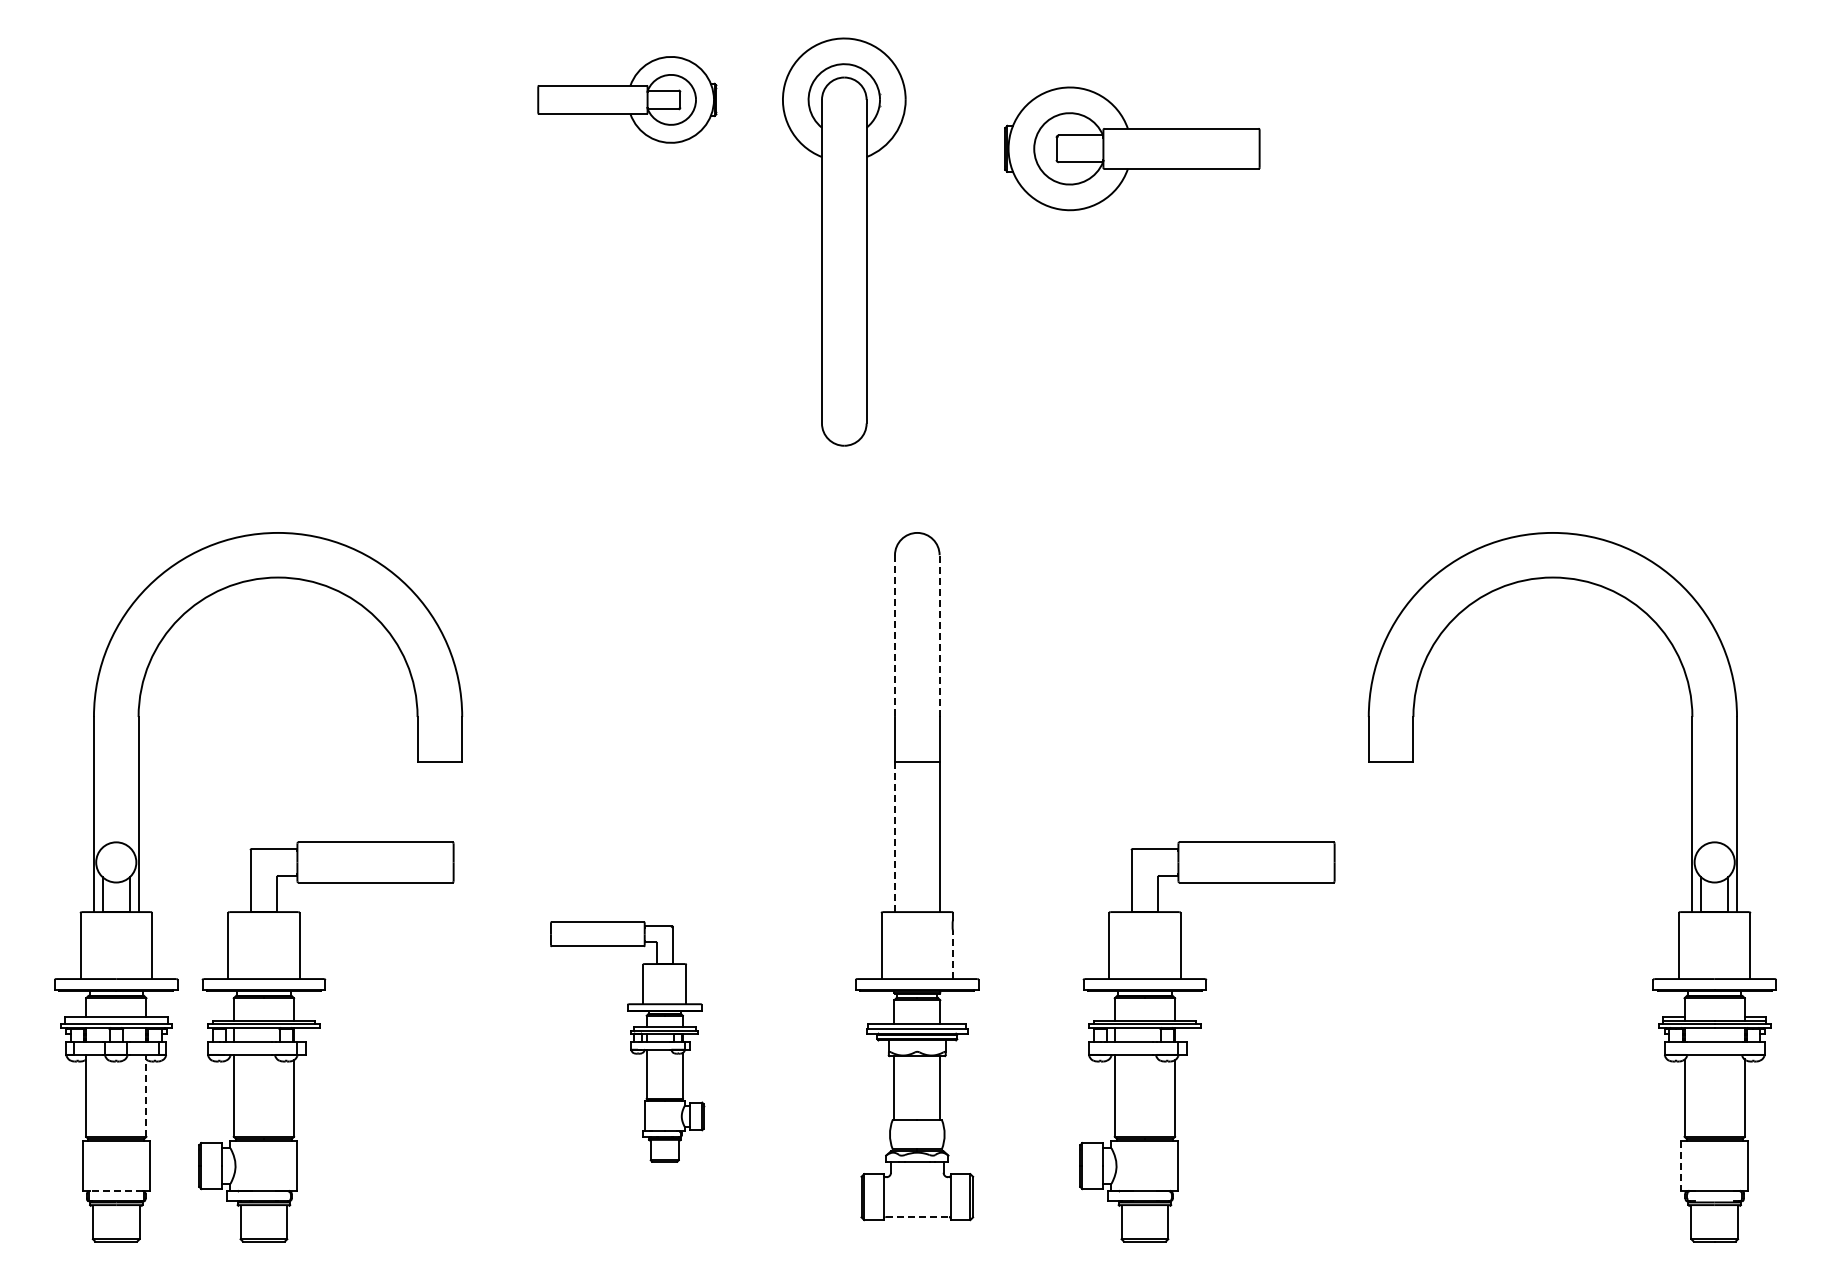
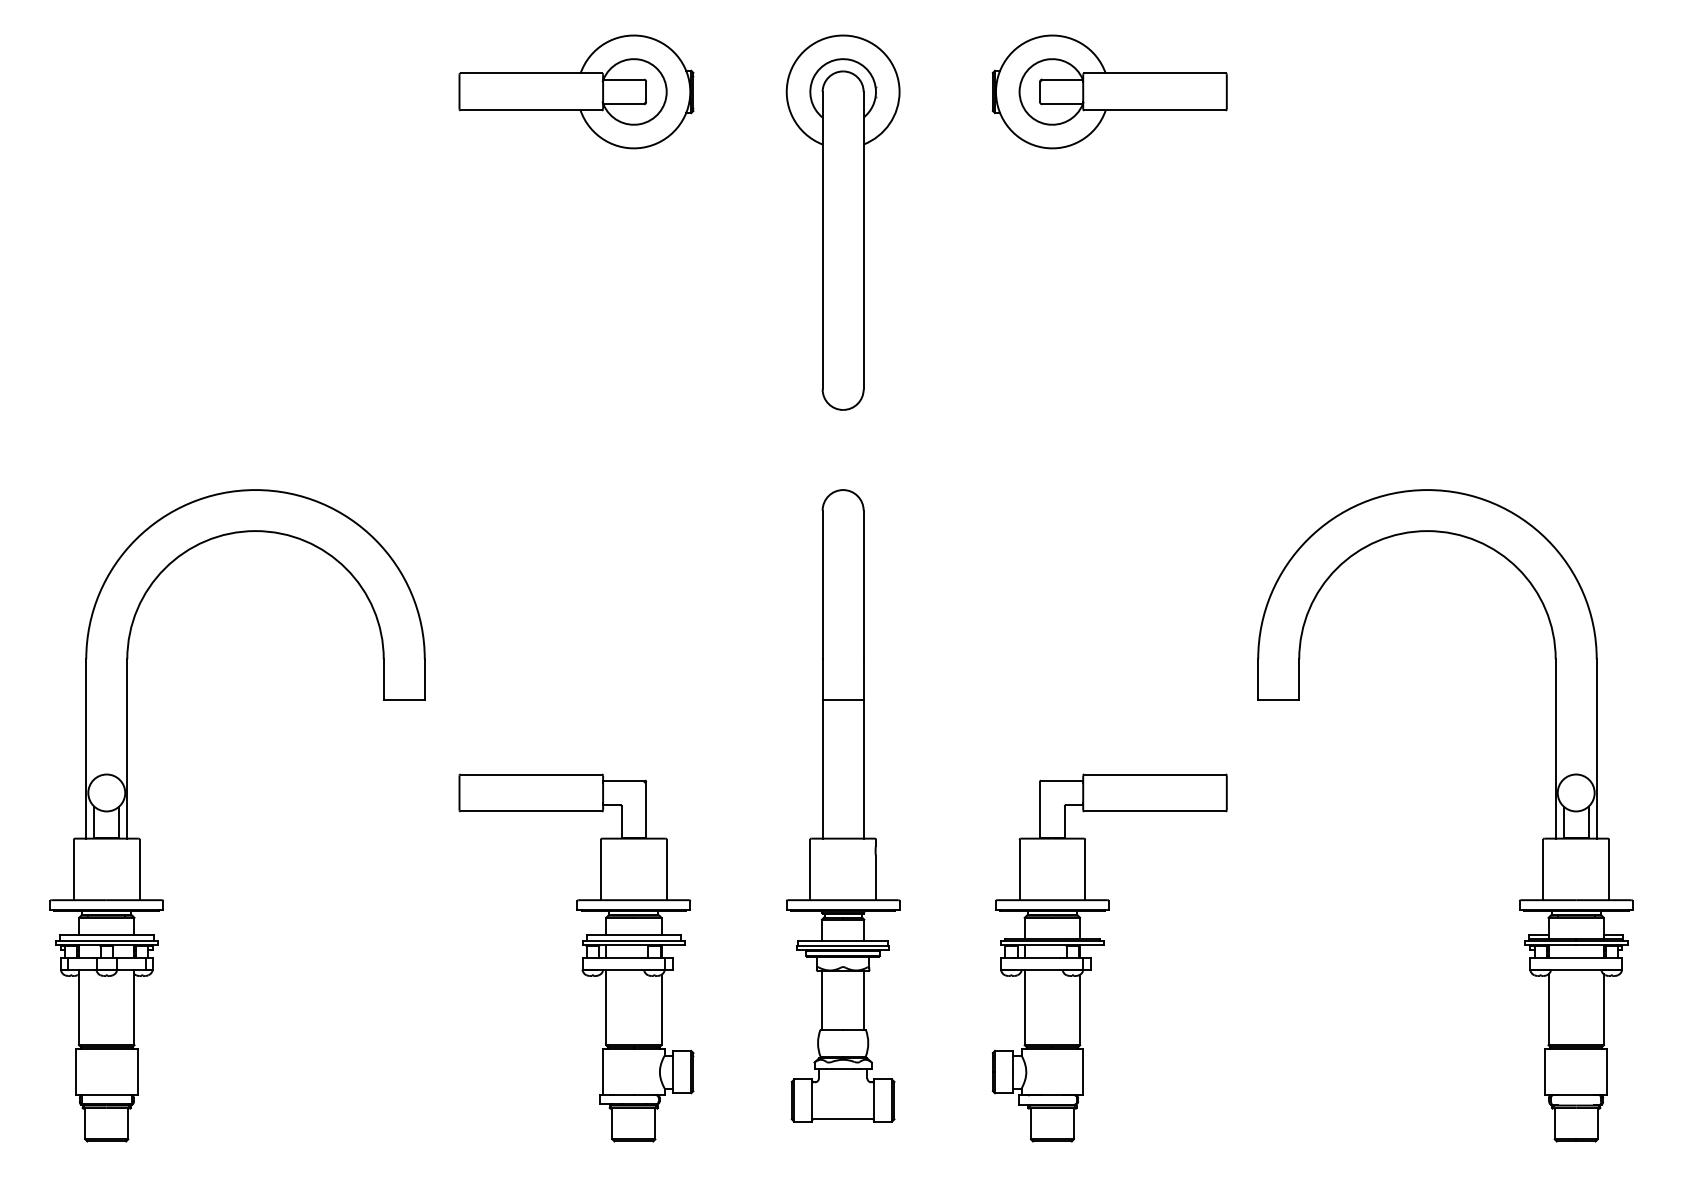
part: (627, 99) -> (576, 91), size x1.43
part: (1132, 148) -> (1109, 91), moved
part: (844, 241) -> (843, 222), moved
line: (894, 636) -> (822, 585), dashed -> solid
line: (939, 636) -> (863, 585), dashed -> solid
line: (894, 837) -> (822, 770), dashed -> solid
line: (953, 955) -> (876, 878), dashed -> solid
part: (320, 1028) -> (294, 945), removed
part: (627, 1041) -> (576, 957), size x1.67
line: (146, 1095) -> (134, 1007), dashed -> solid
line: (1681, 1166) -> (1545, 1072), dashed -> solid
line: (116, 1191) -> (106, 1095), dashed -> solid
line: (917, 1216) -> (843, 1118), dashed -> solid

